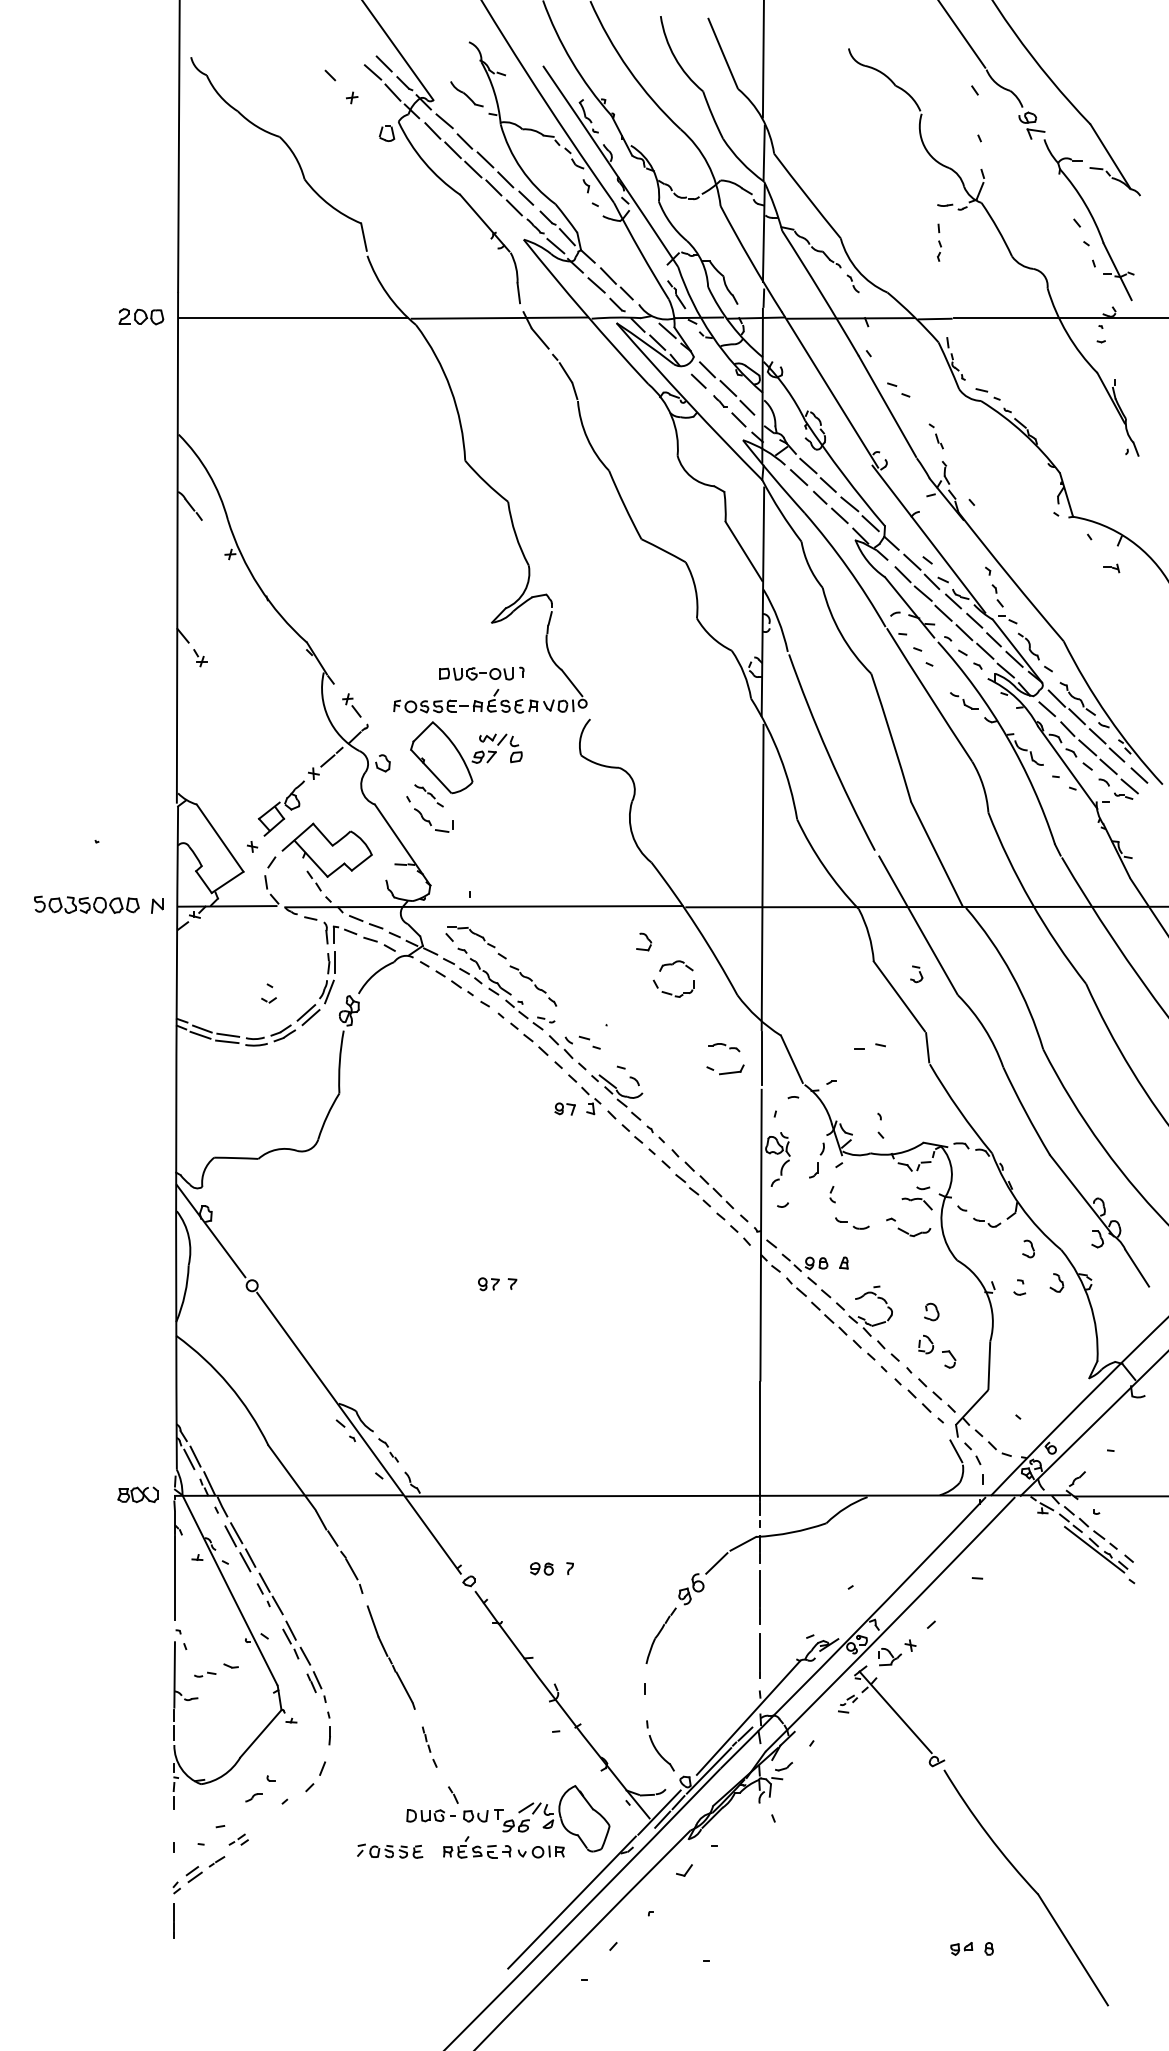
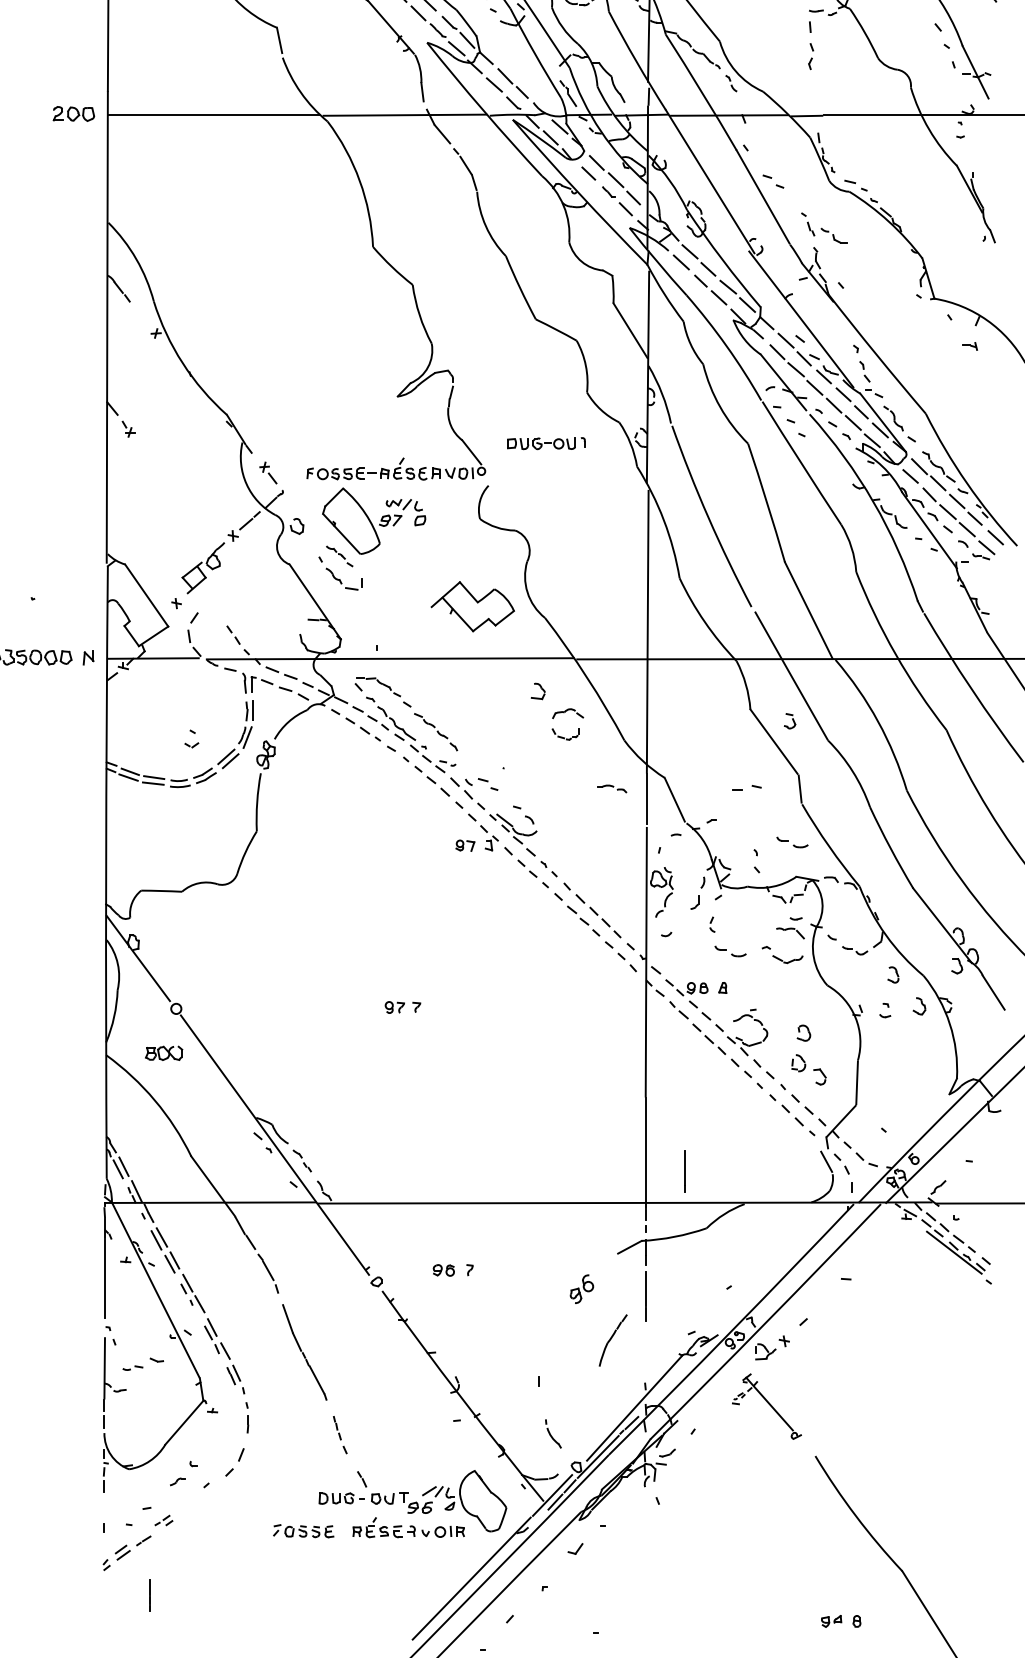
part: (939, 242) -> (811, 45), size x1.4
part: (481, 673) -> (546, 443), moved
part: (964, 700) -> (834, 235), moved
part: (326, 849) -> (472, 605), moved
part: (673, 988) -> (565, 734), size x0.7
part: (725, 1069) -> (613, 809), removed
part: (919, 1105) -> (792, 842), added
part: (137, 1494) -> (163, 1053), moved
line: (716, 1563) -> (605, 1265), removed
part: (660, 1635) -> (612, 1340), moved
line: (759, 1655) -> (684, 1171), moved
part: (891, 1716) -> (766, 1406), size x0.7
part: (660, 1745) -> (553, 1433), size x0.6
line: (173, 1920) -> (149, 1595), moved

